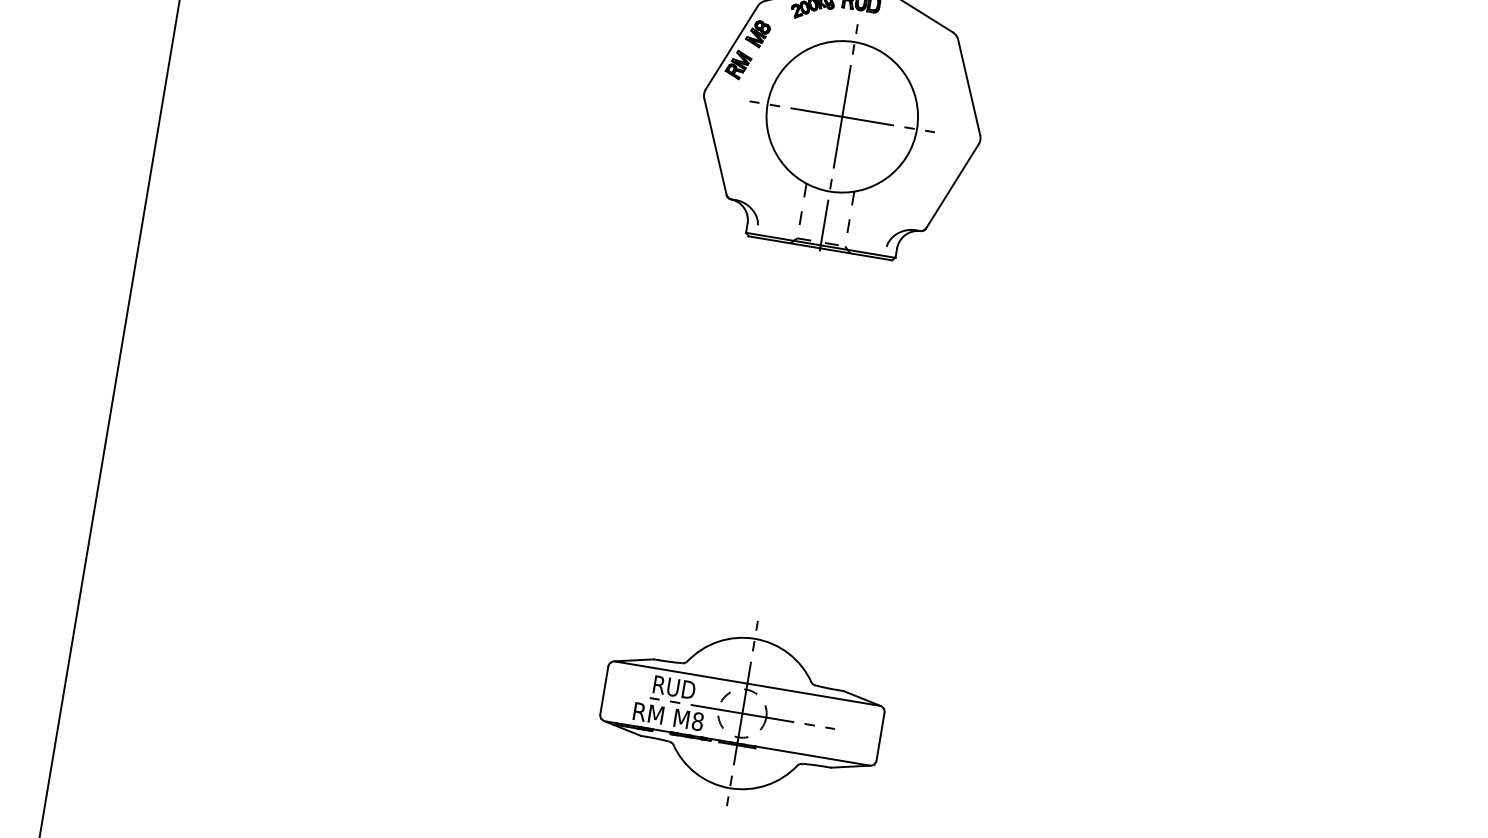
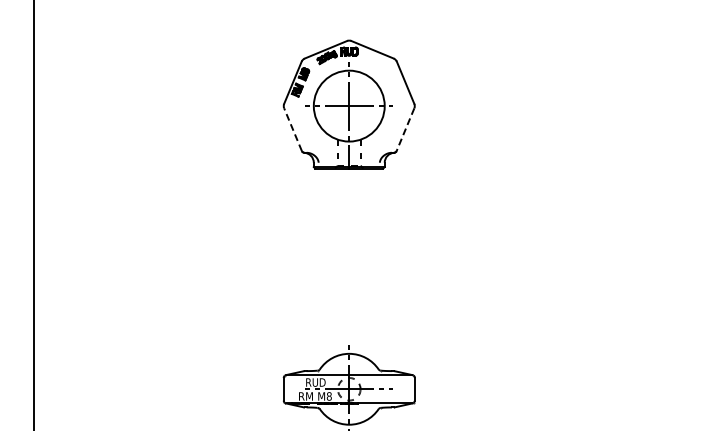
line: (714, 146) -> (292, 129), solid -> dashed
line: (952, 188) -> (405, 130), solid -> dashed

